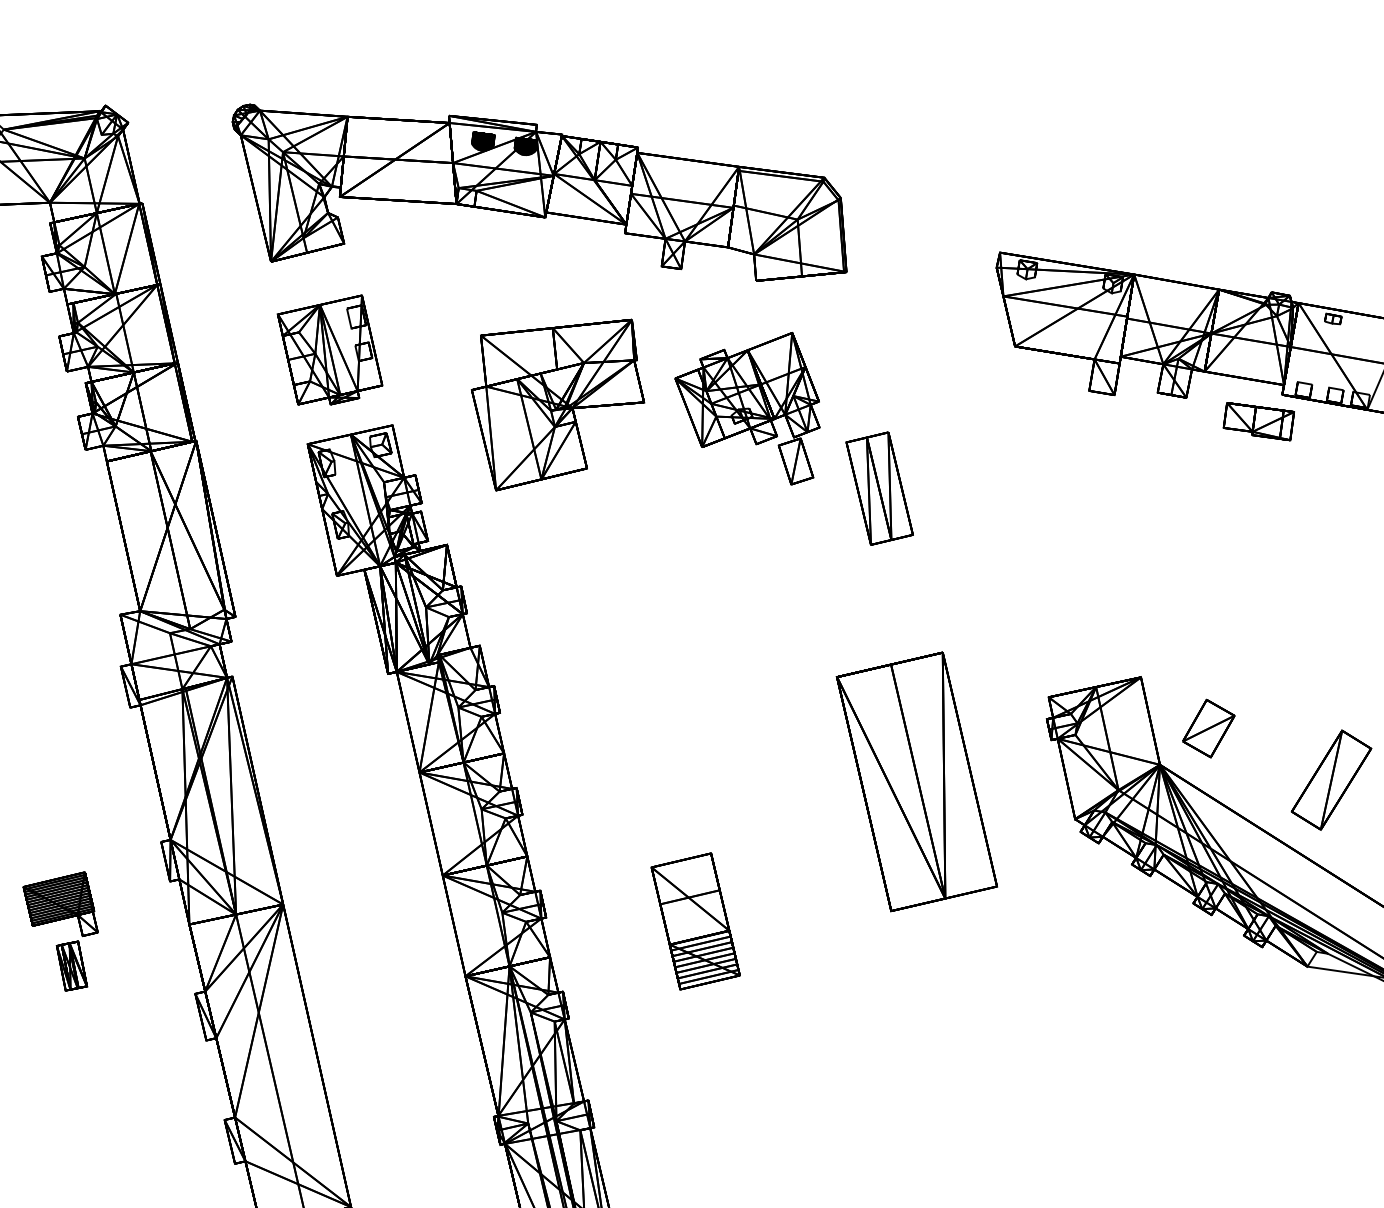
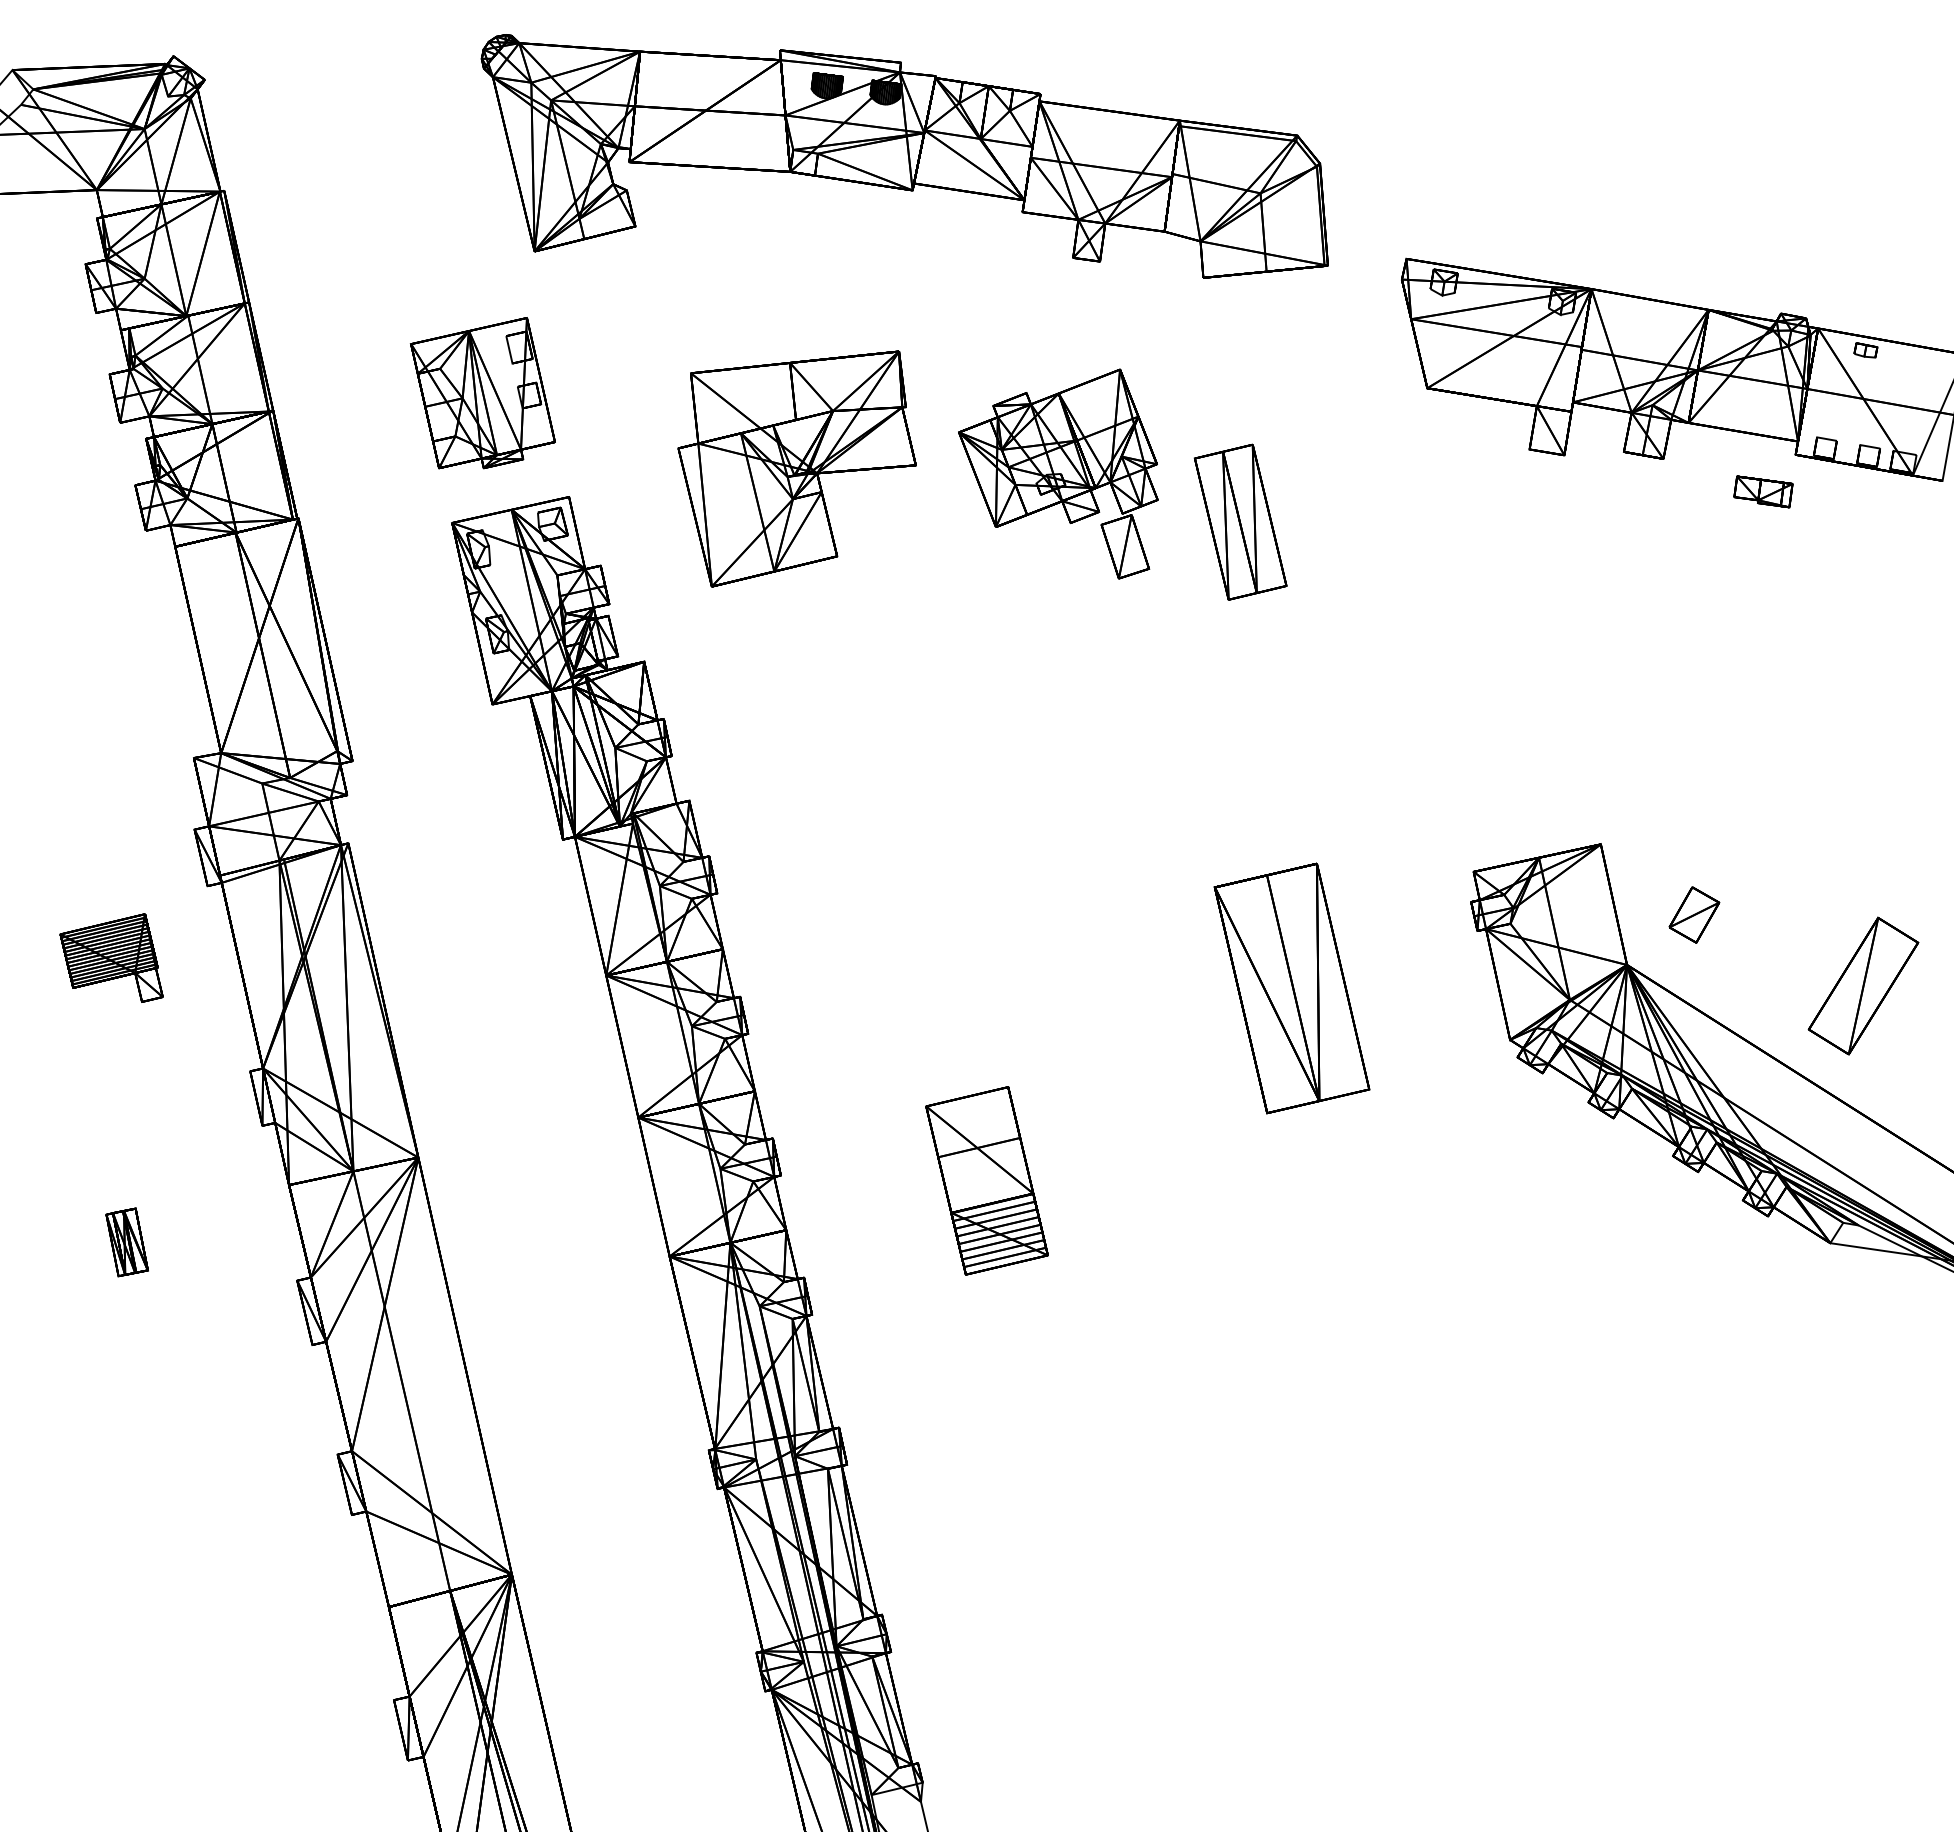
part: (539, 192) -> (904, 156), moved
part: (1258, 421) -> (1763, 491), size x0.6
part: (879, 488) -> (1240, 521), moved
part: (1208, 728) -> (1694, 914), size x0.7
part: (916, 781) -> (1291, 988), size x0.7
part: (60, 903) -> (111, 957), moved

